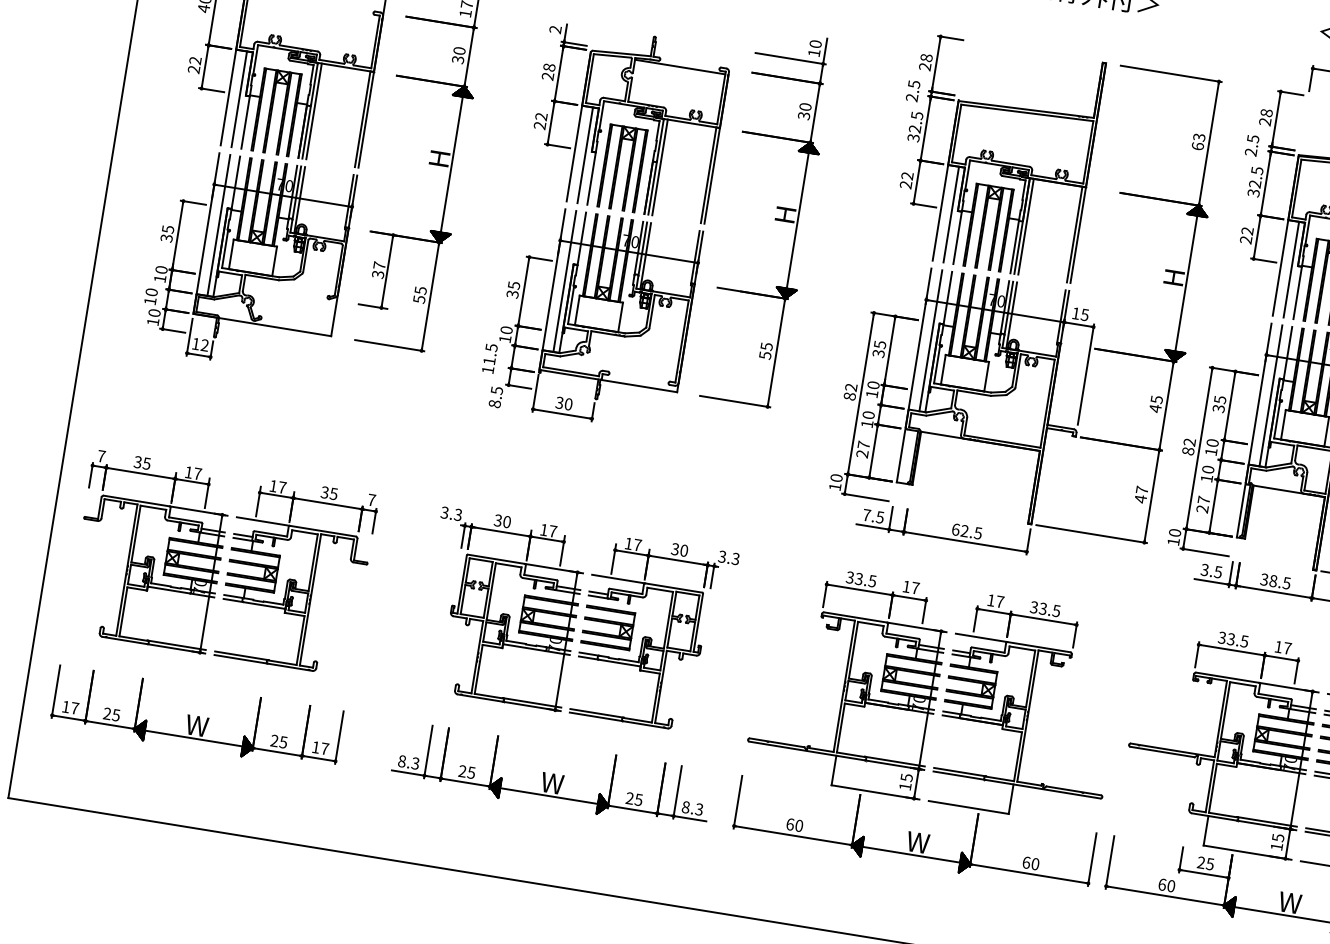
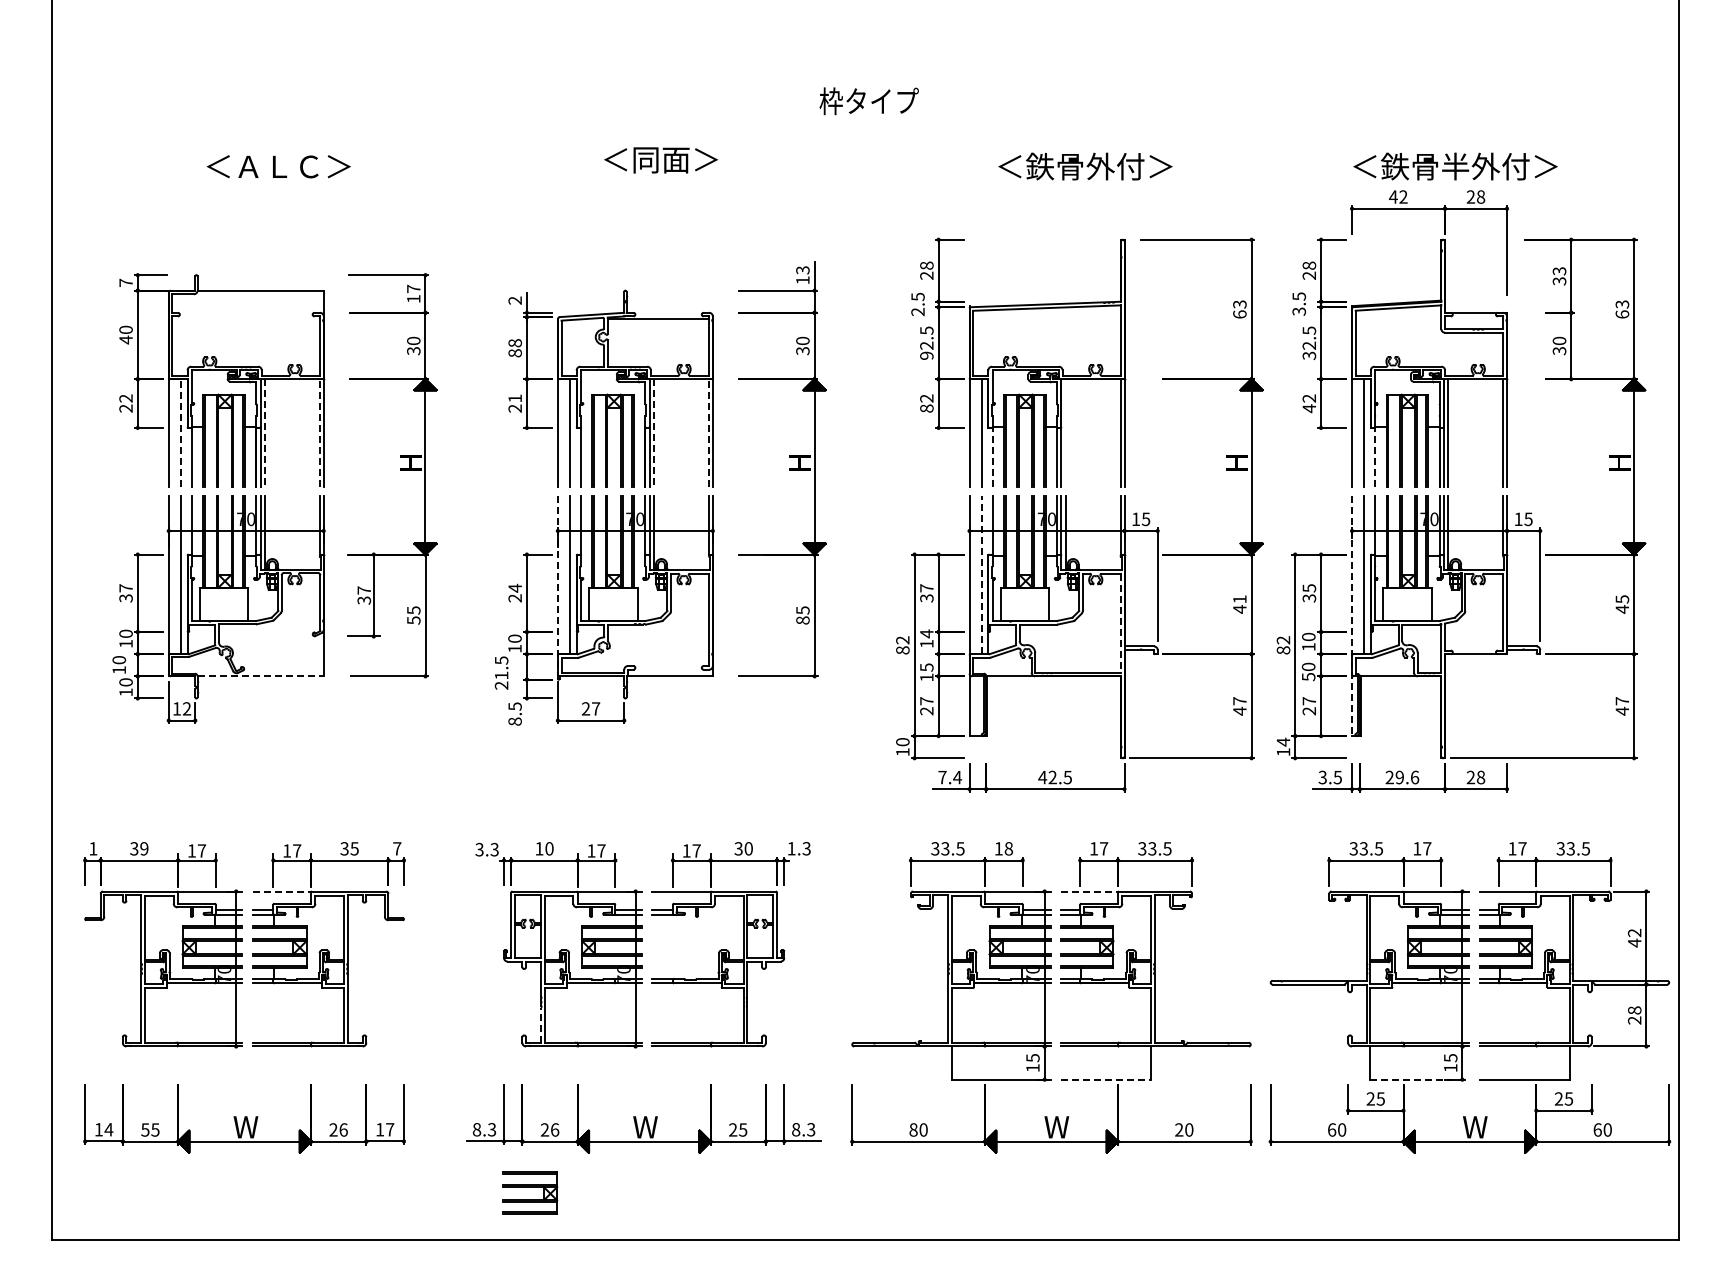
text: (815, 44) -> (802, 270), 10 -> 13
text: (547, 76) -> (514, 353), 28 -> 88
line: (238, 99) -> (180, 433), solid -> dashed
line: (314, 111) -> (265, 433), solid -> dashed
text: (540, 116) -> (514, 398), 22 -> 21
line: (362, 119) -> (319, 433), solid -> dashed
text: (913, 137) -> (926, 355), 32.5 -> 92.5
text: (1251, 152) -> (1299, 311), 2.5 -> 3.5
line: (660, 167) -> (654, 433), solid -> dashed
line: (708, 175) -> (708, 433), solid -> dashed
text: (905, 184) -> (926, 408), 22 -> 82
line: (1025, 226) -> (1065, 432), removed
text: (167, 229) -> (125, 588), 35 -> 37
line: (957, 237) -> (992, 456), solid -> dashed
text: (1245, 239) -> (1308, 408), 22 -> 42
text: (512, 289) -> (514, 592), 35 -> 24
line: (551, 289) -> (557, 586), solid -> dashed
line: (1297, 292) -> (1375, 456), solid -> dashed
line: (274, 327) -> (260, 676), solid -> dashed
line: (930, 340) -> (981, 574), solid -> dashed
text: (879, 344) -> (926, 588), 35 -> 37
text: (764, 355) -> (802, 620), 55 -> 85
text: (487, 369) -> (501, 685), 11.5 -> 21.5
text: (873, 384) -> (926, 633), 10 -> 14
text: (1156, 399) -> (1239, 599), 45 -> 41
text: (563, 403) -> (590, 708), 30 -> 27
line: (1047, 403) -> (1120, 623), solid -> dashed
text: (868, 415) -> (926, 667), 10 -> 15
line: (1254, 431) -> (1352, 616), solid -> dashed
text: (101, 456) -> (93, 848), 7 -> 1
text: (147, 463) -> (144, 848), 35 -> 39
text: (1206, 479) -> (1308, 677), 10 -> 50
text: (880, 517) -> (957, 777), 7.5 -> 7.4
text: (498, 520) -> (539, 848), 30 -> 10
line: (263, 521) -> (282, 891), solid -> dashed
text: (955, 529) -> (1042, 777), 62.5 -> 42.5
text: (1175, 532) -> (1283, 741), 10 -> 14
text: (722, 556) -> (791, 848), 3.3 -> 1.3
text: (1275, 581) -> (1402, 777), 38.5 -> 29.6
text: (915, 587) -> (1008, 848), 17 -> 18
part: (608, 627) -> (530, 1192), moved
line: (981, 637) -> (1090, 891), solid -> dashed
line: (473, 677) -> (540, 1025), solid -> dashed
text: (74, 708) -> (108, 1129), 17 -> 14
text: (107, 713) -> (145, 1129), 25 -> 55
text: (283, 741) -> (343, 1129), 25 -> 26
text: (471, 772) -> (554, 1129), 25 -> 26
line: (969, 807) -> (1106, 1079), solid -> dashed
text: (790, 824) -> (913, 1129), 60 -> 80
line: (1248, 852) -> (1420, 1079), solid -> dashed
text: (1026, 862) -> (1179, 1129), 60 -> 20

